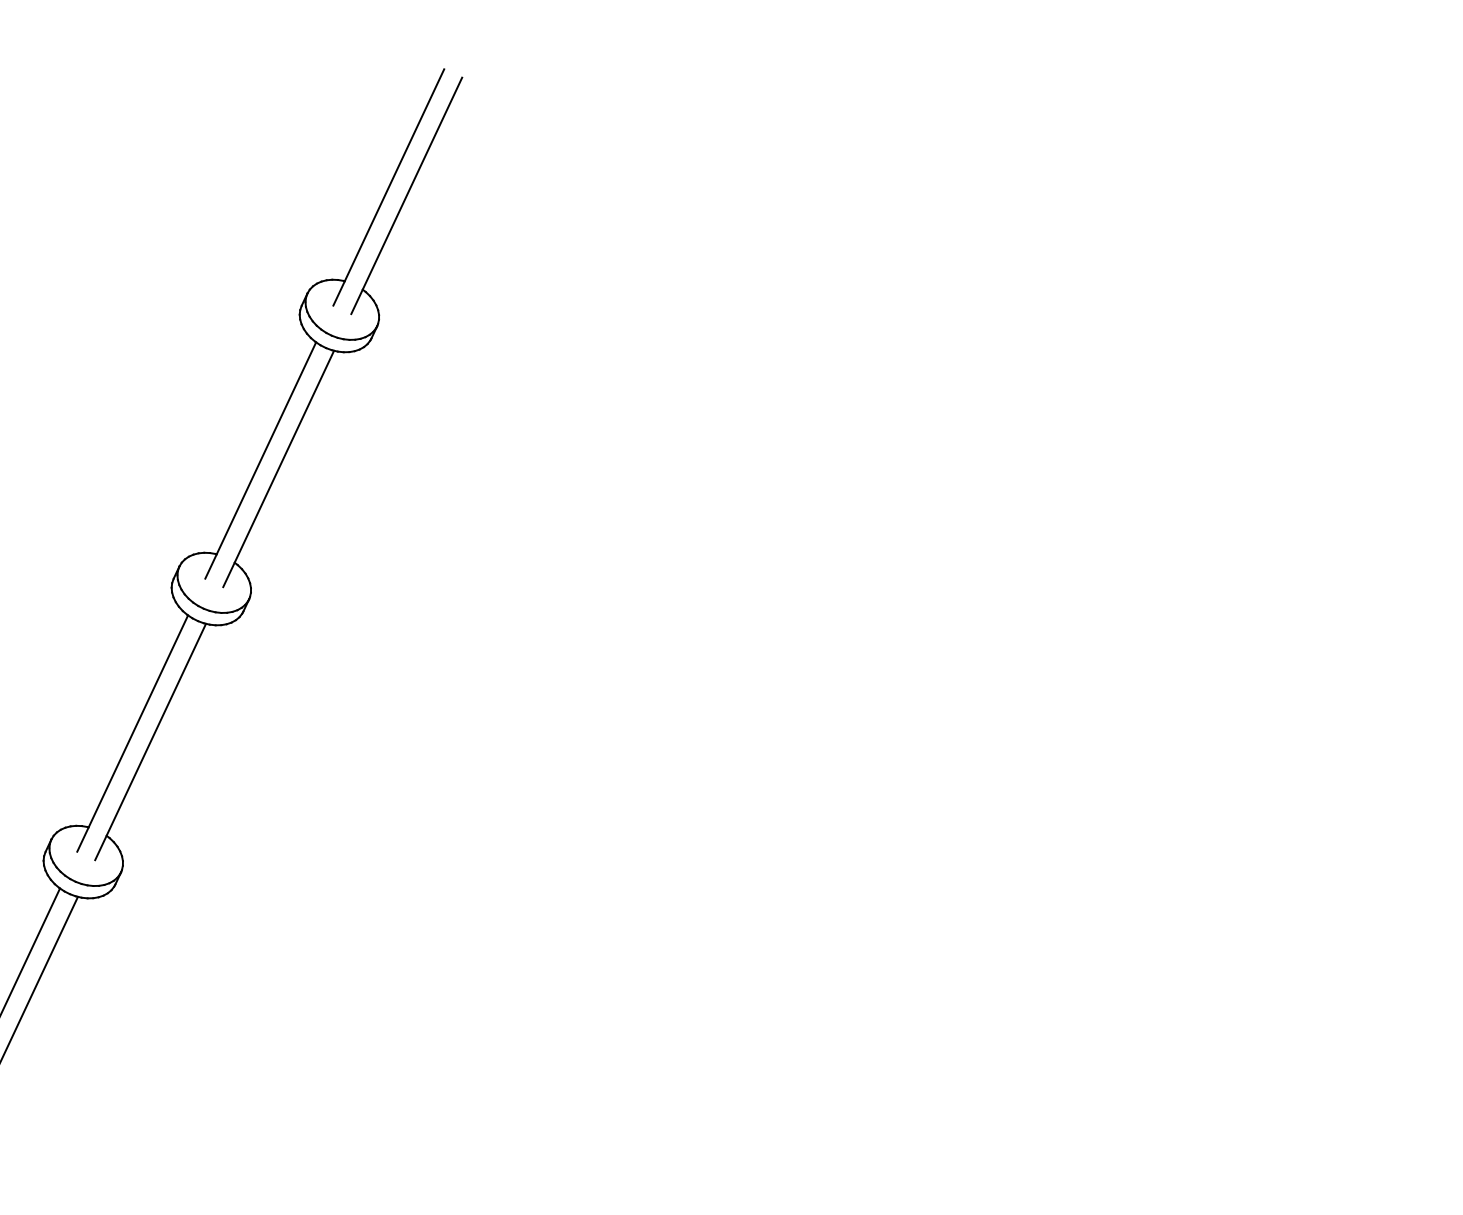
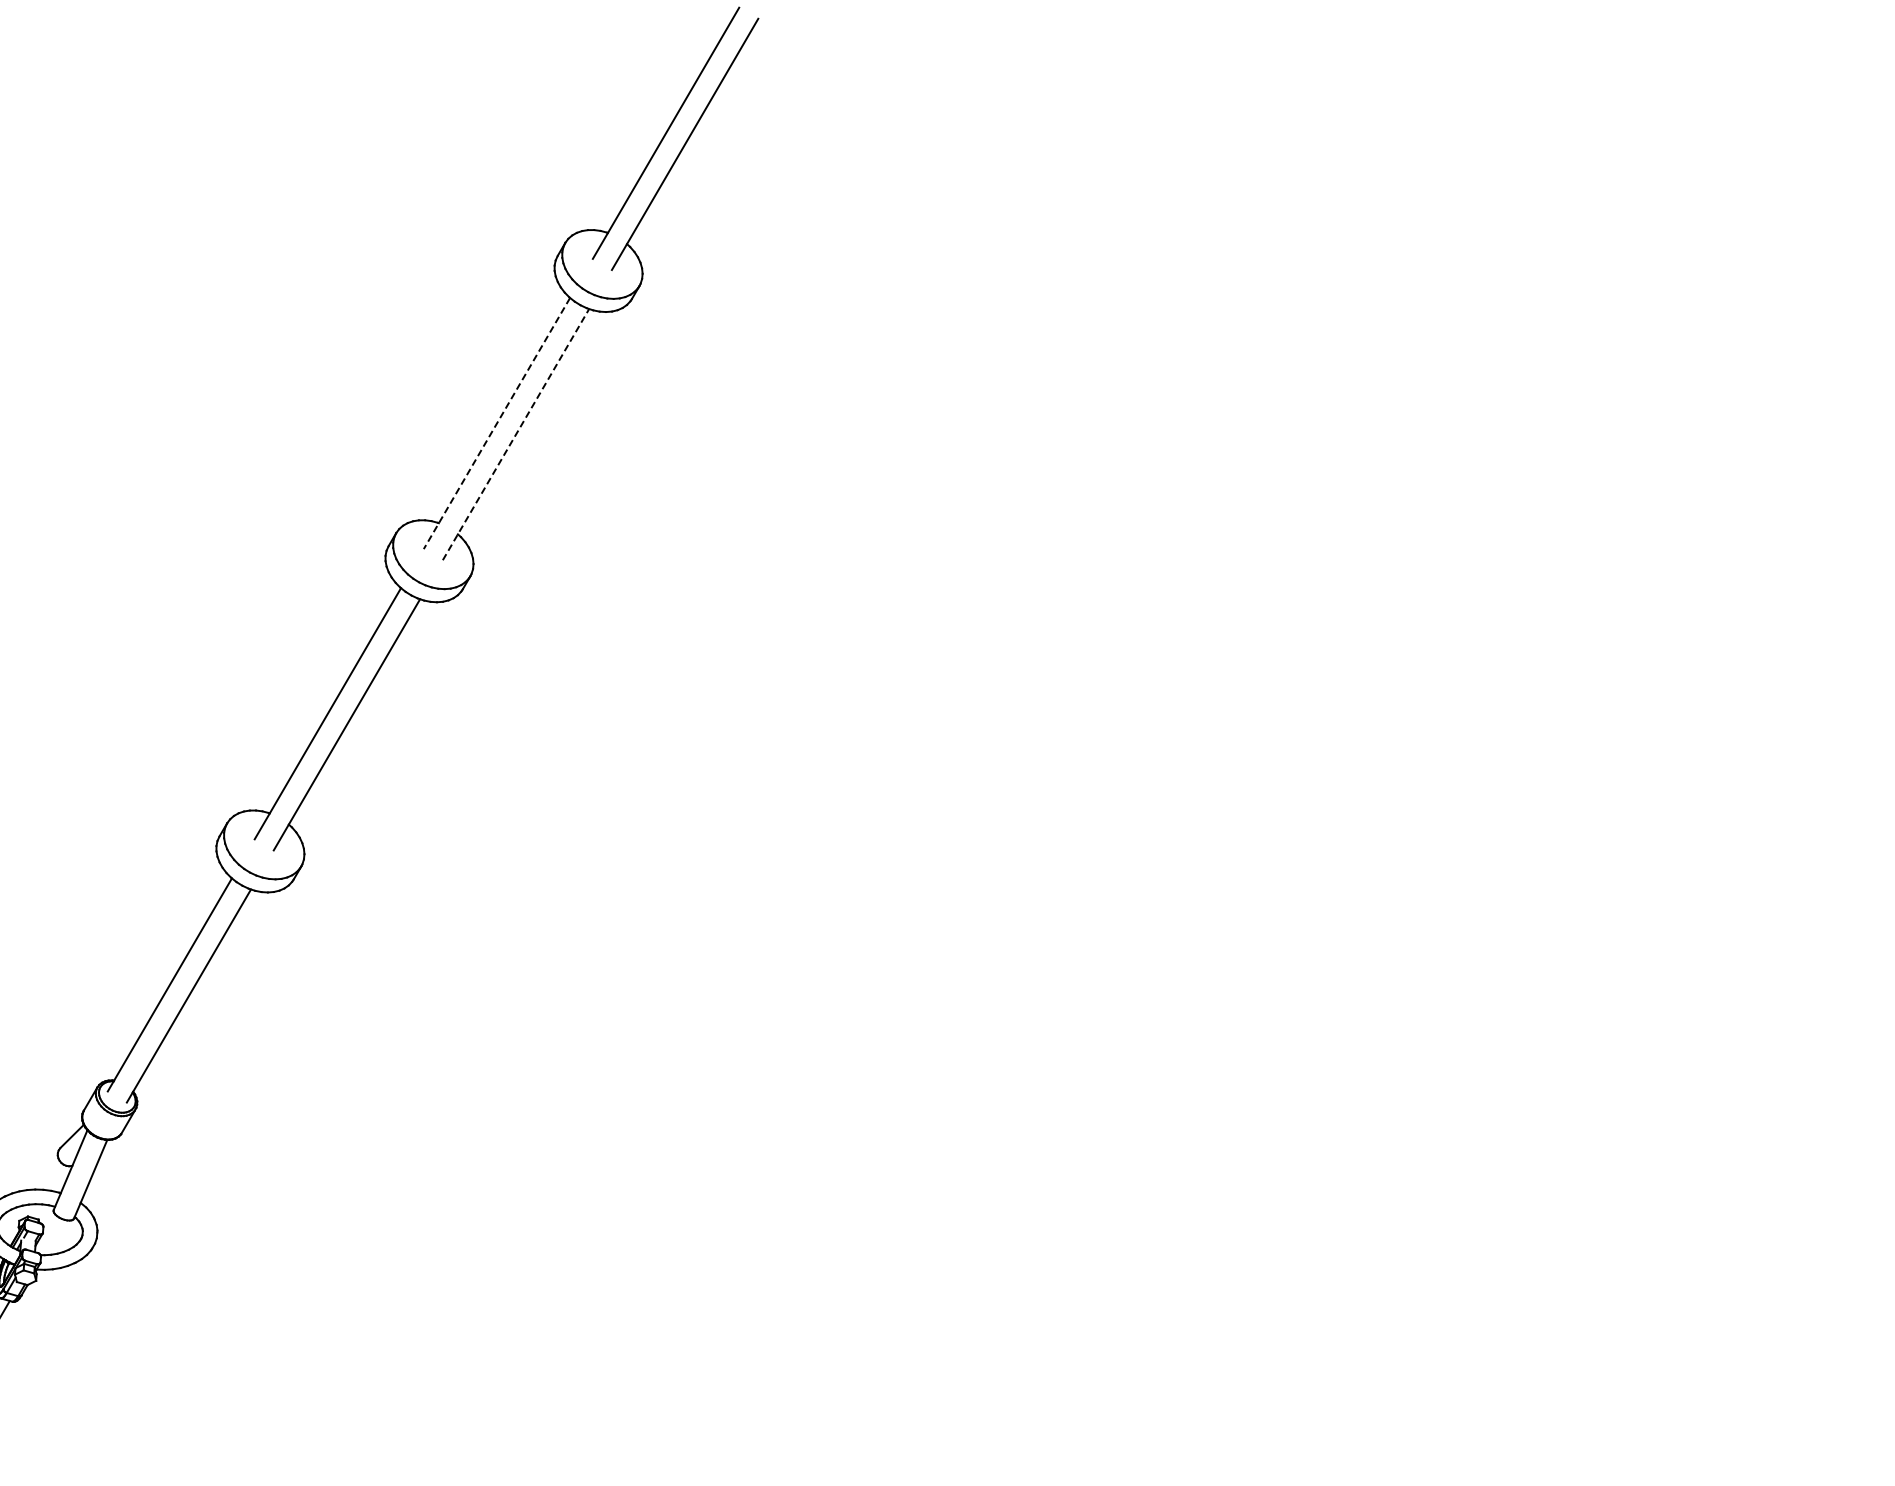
line: (260, 460) -> (496, 423), solid -> dashed
line: (279, 468) -> (516, 434), solid -> dashed

